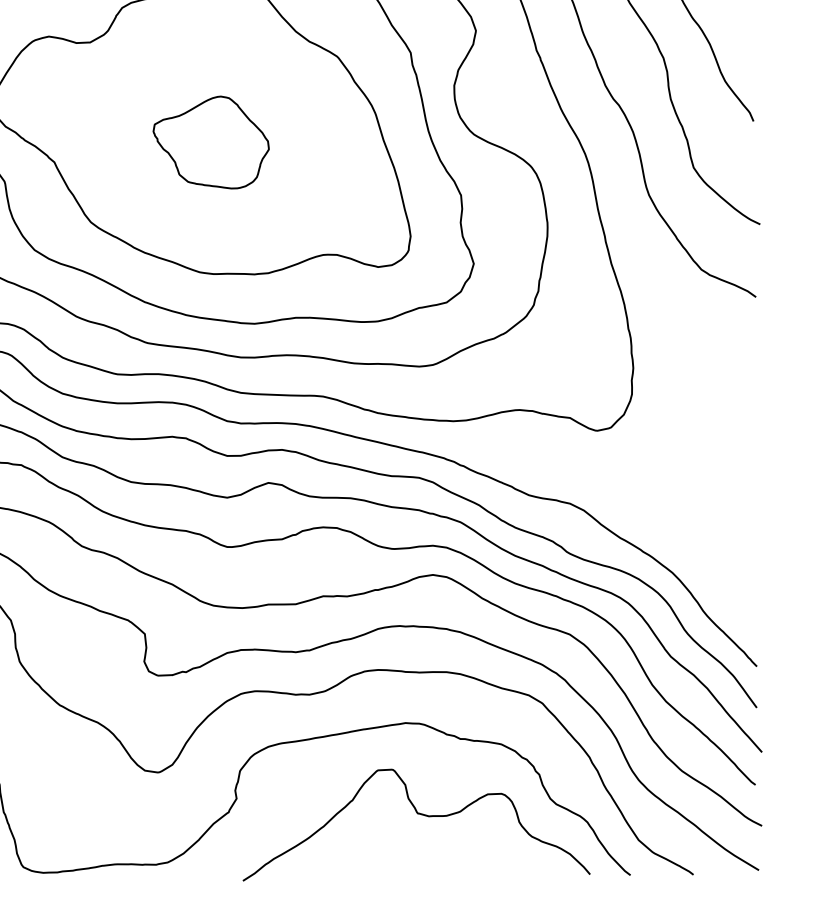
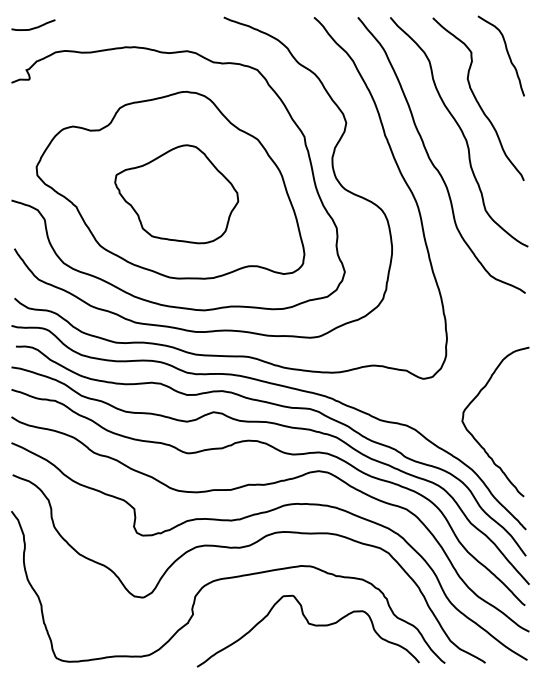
part: (210, 142) -> (176, 194), size x1.67
curve: (676, 520) -> (474, 436), added

